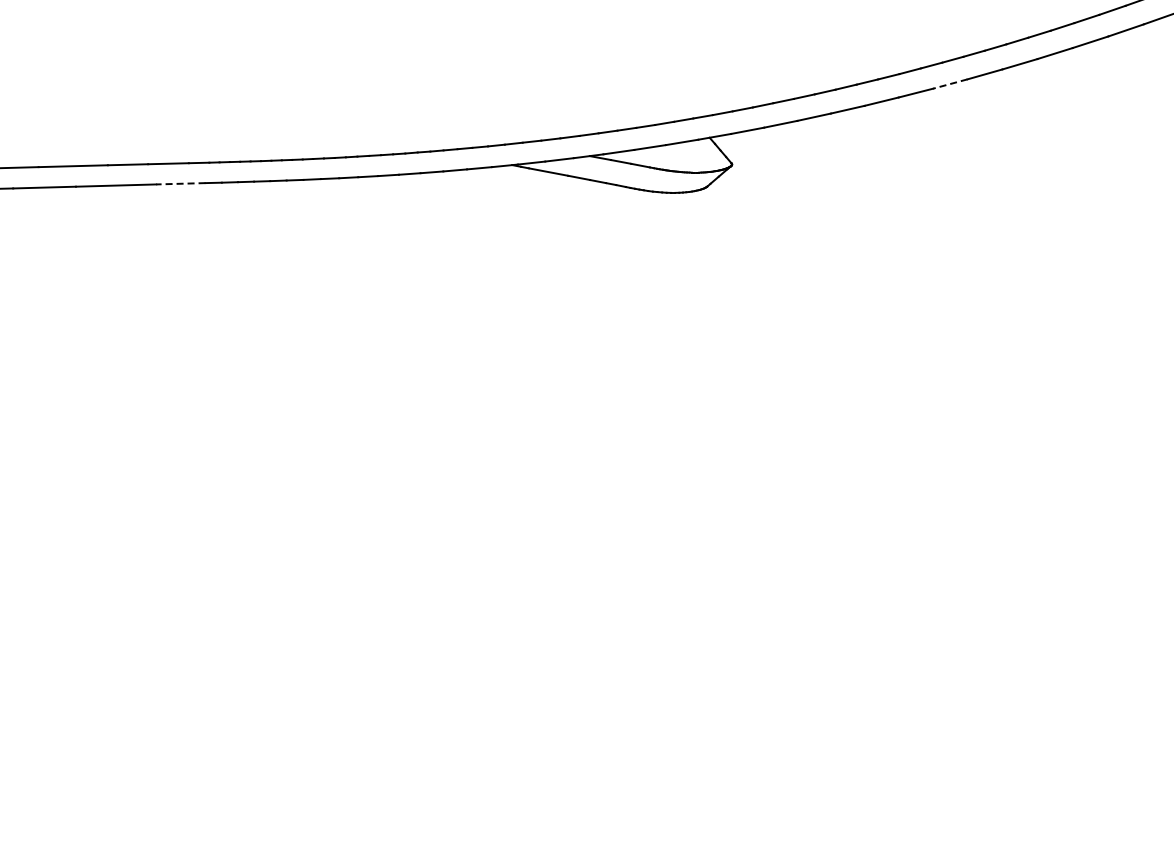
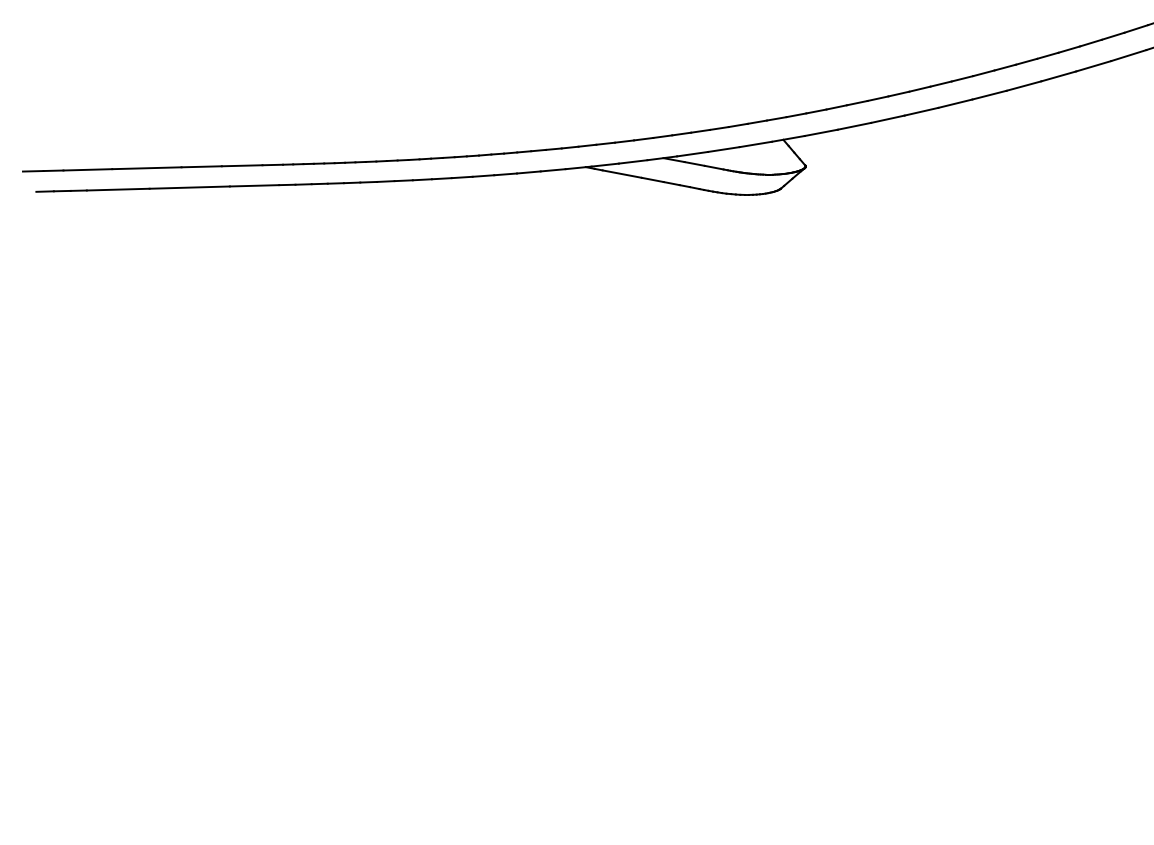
line: (950, 84) -> (1024, 86), dashed -> solid
line: (180, 183) -> (254, 185), dashed -> solid

